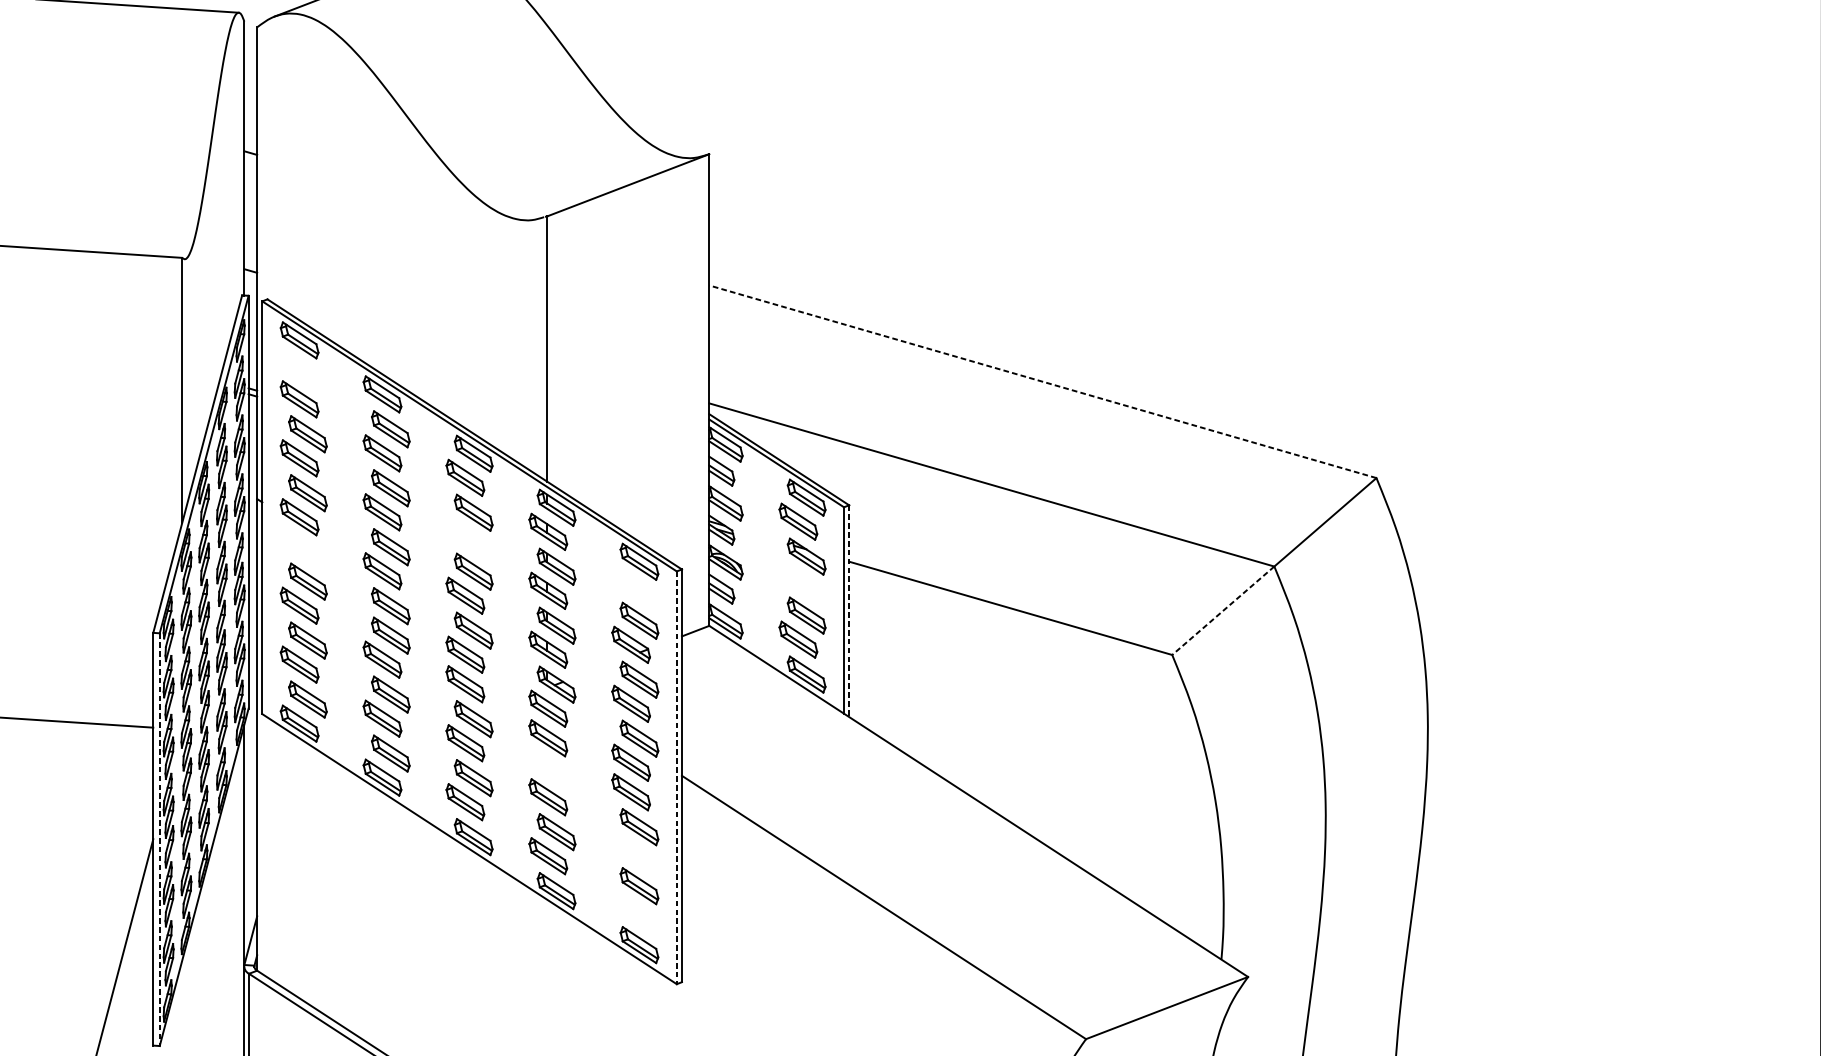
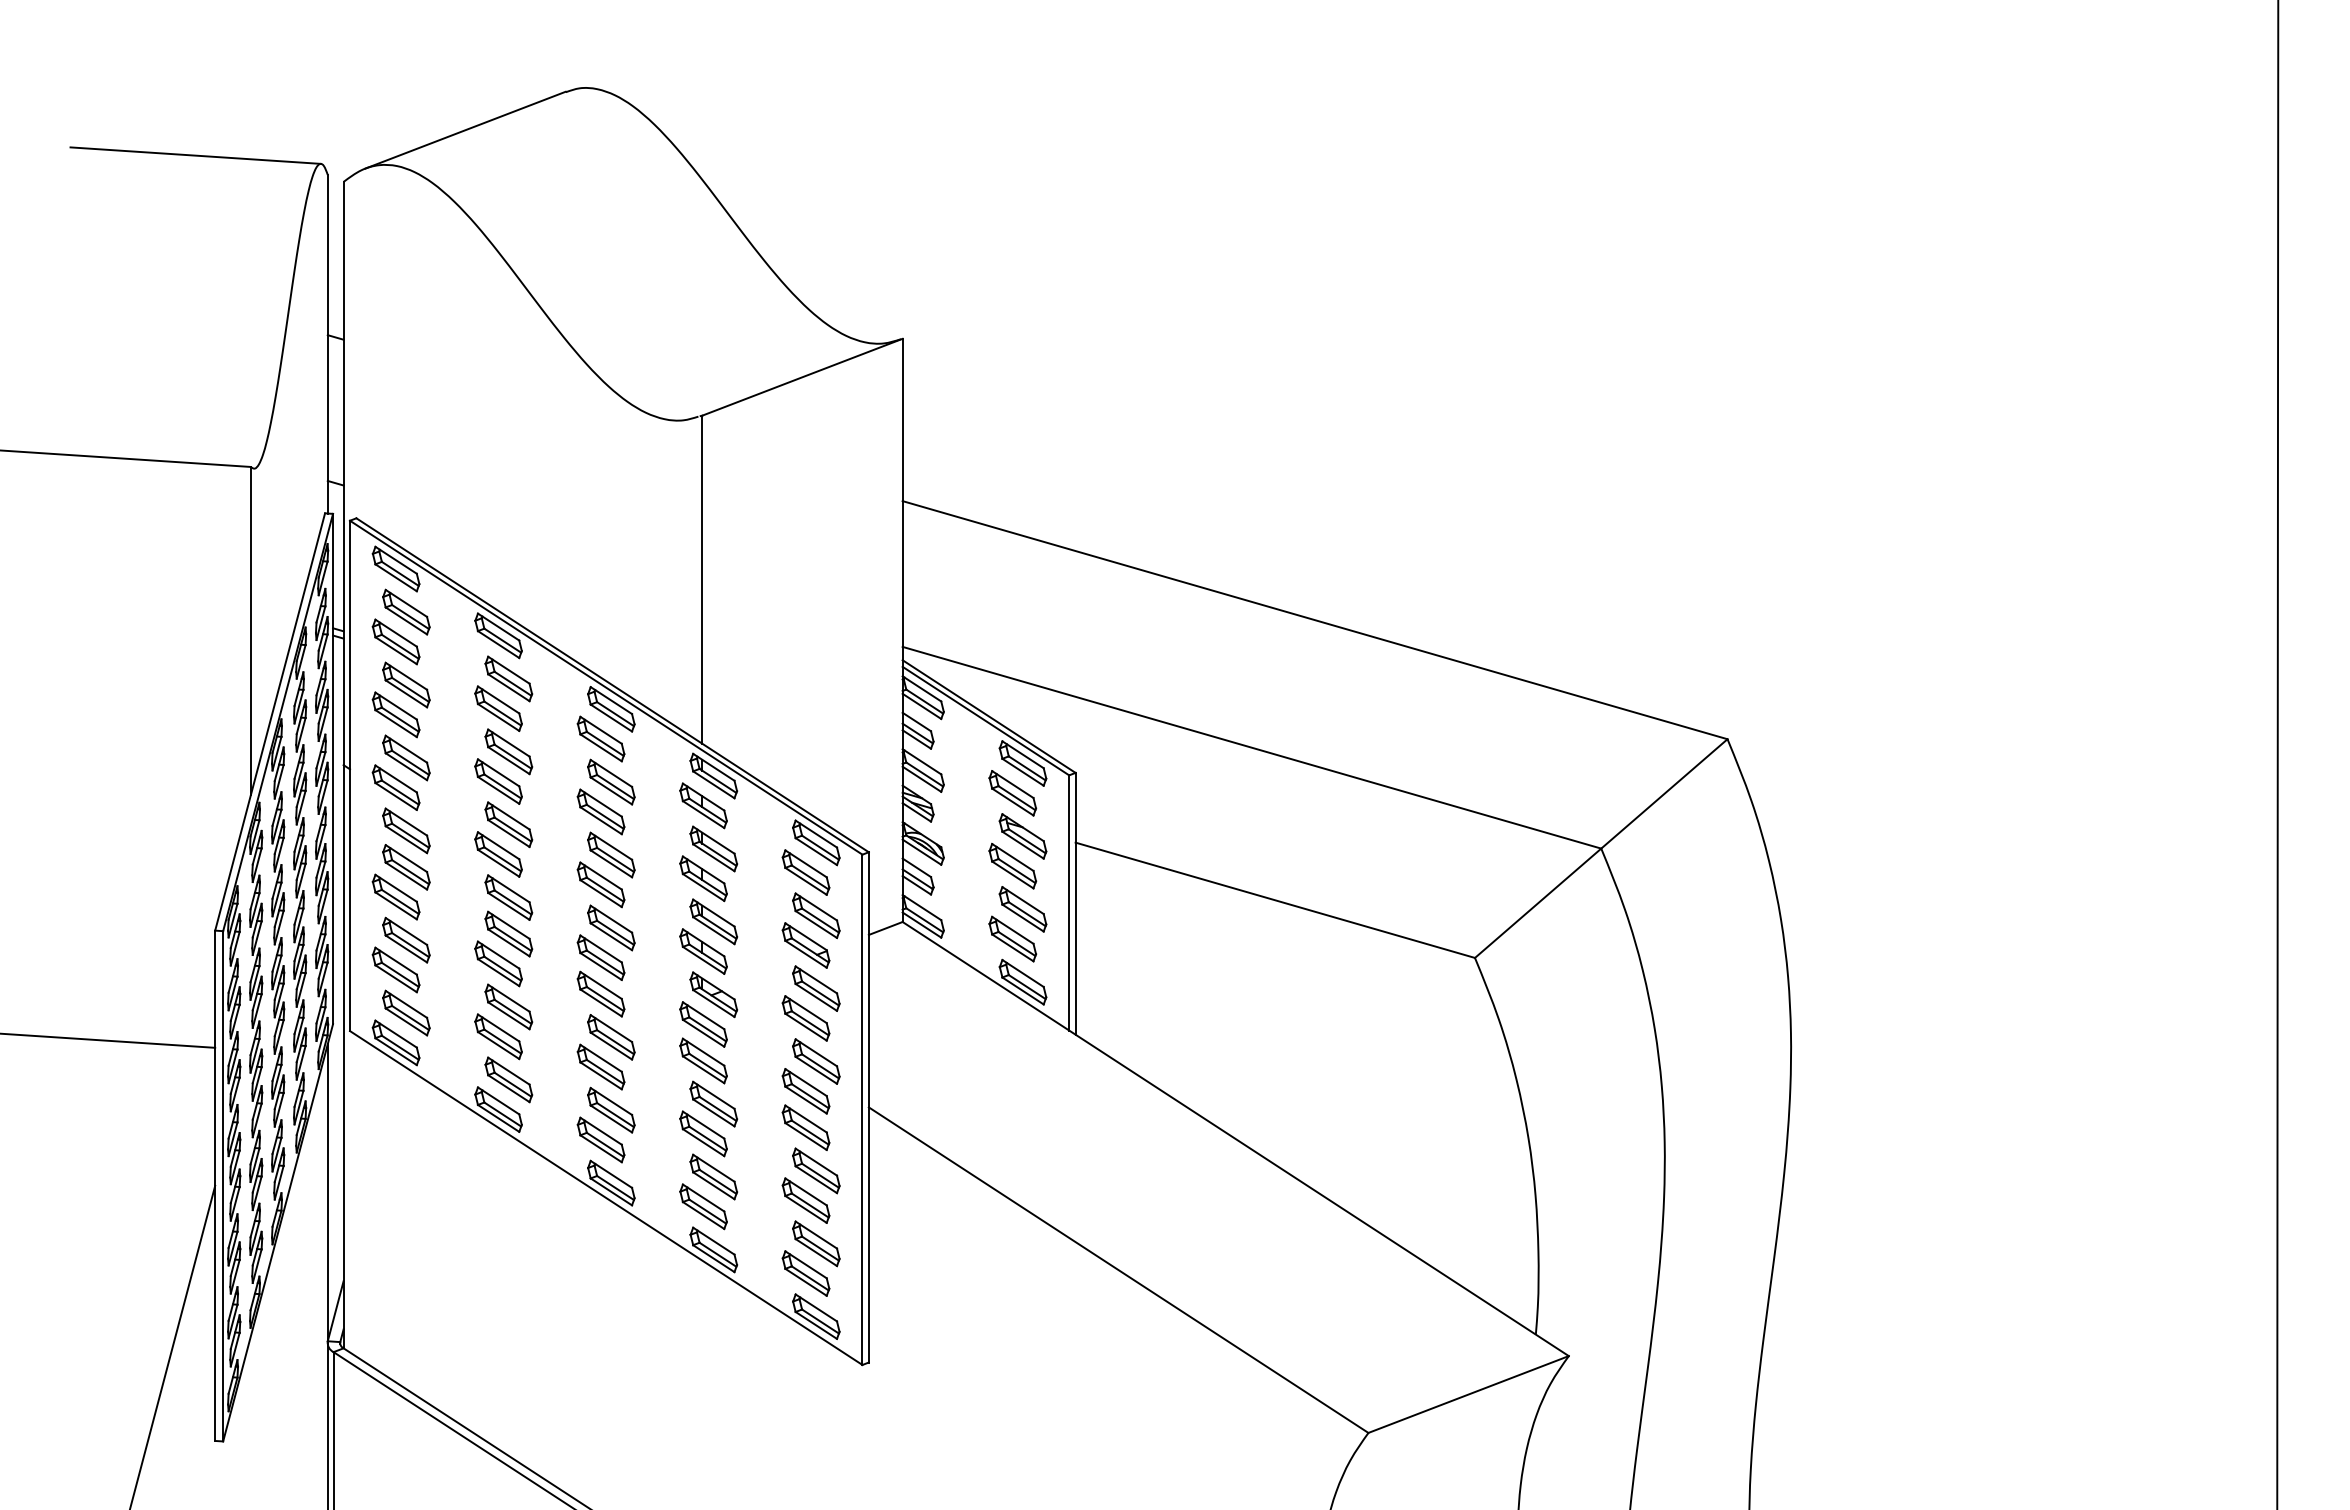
part: (308, 374) -> (406, 611), added
line: (1042, 382) -> (1314, 620), dashed -> solid
part: (464, 536) -> (600, 811), added
part: (308, 551) -> (406, 830), added
part: (798, 580) -> (1012, 865), added
part: (630, 585) -> (805, 872), added
line: (849, 610) -> (1075, 903), dashed -> solid
line: (1223, 610) -> (1538, 903), dashed -> solid
part: (556, 772) -> (713, 1103), added
line: (676, 778) -> (862, 1110), dashed -> solid
line: (160, 839) -> (223, 1186), dashed -> solid
part: (630, 851) -> (805, 1200), added
part: (630, 910) -> (805, 1273), added

